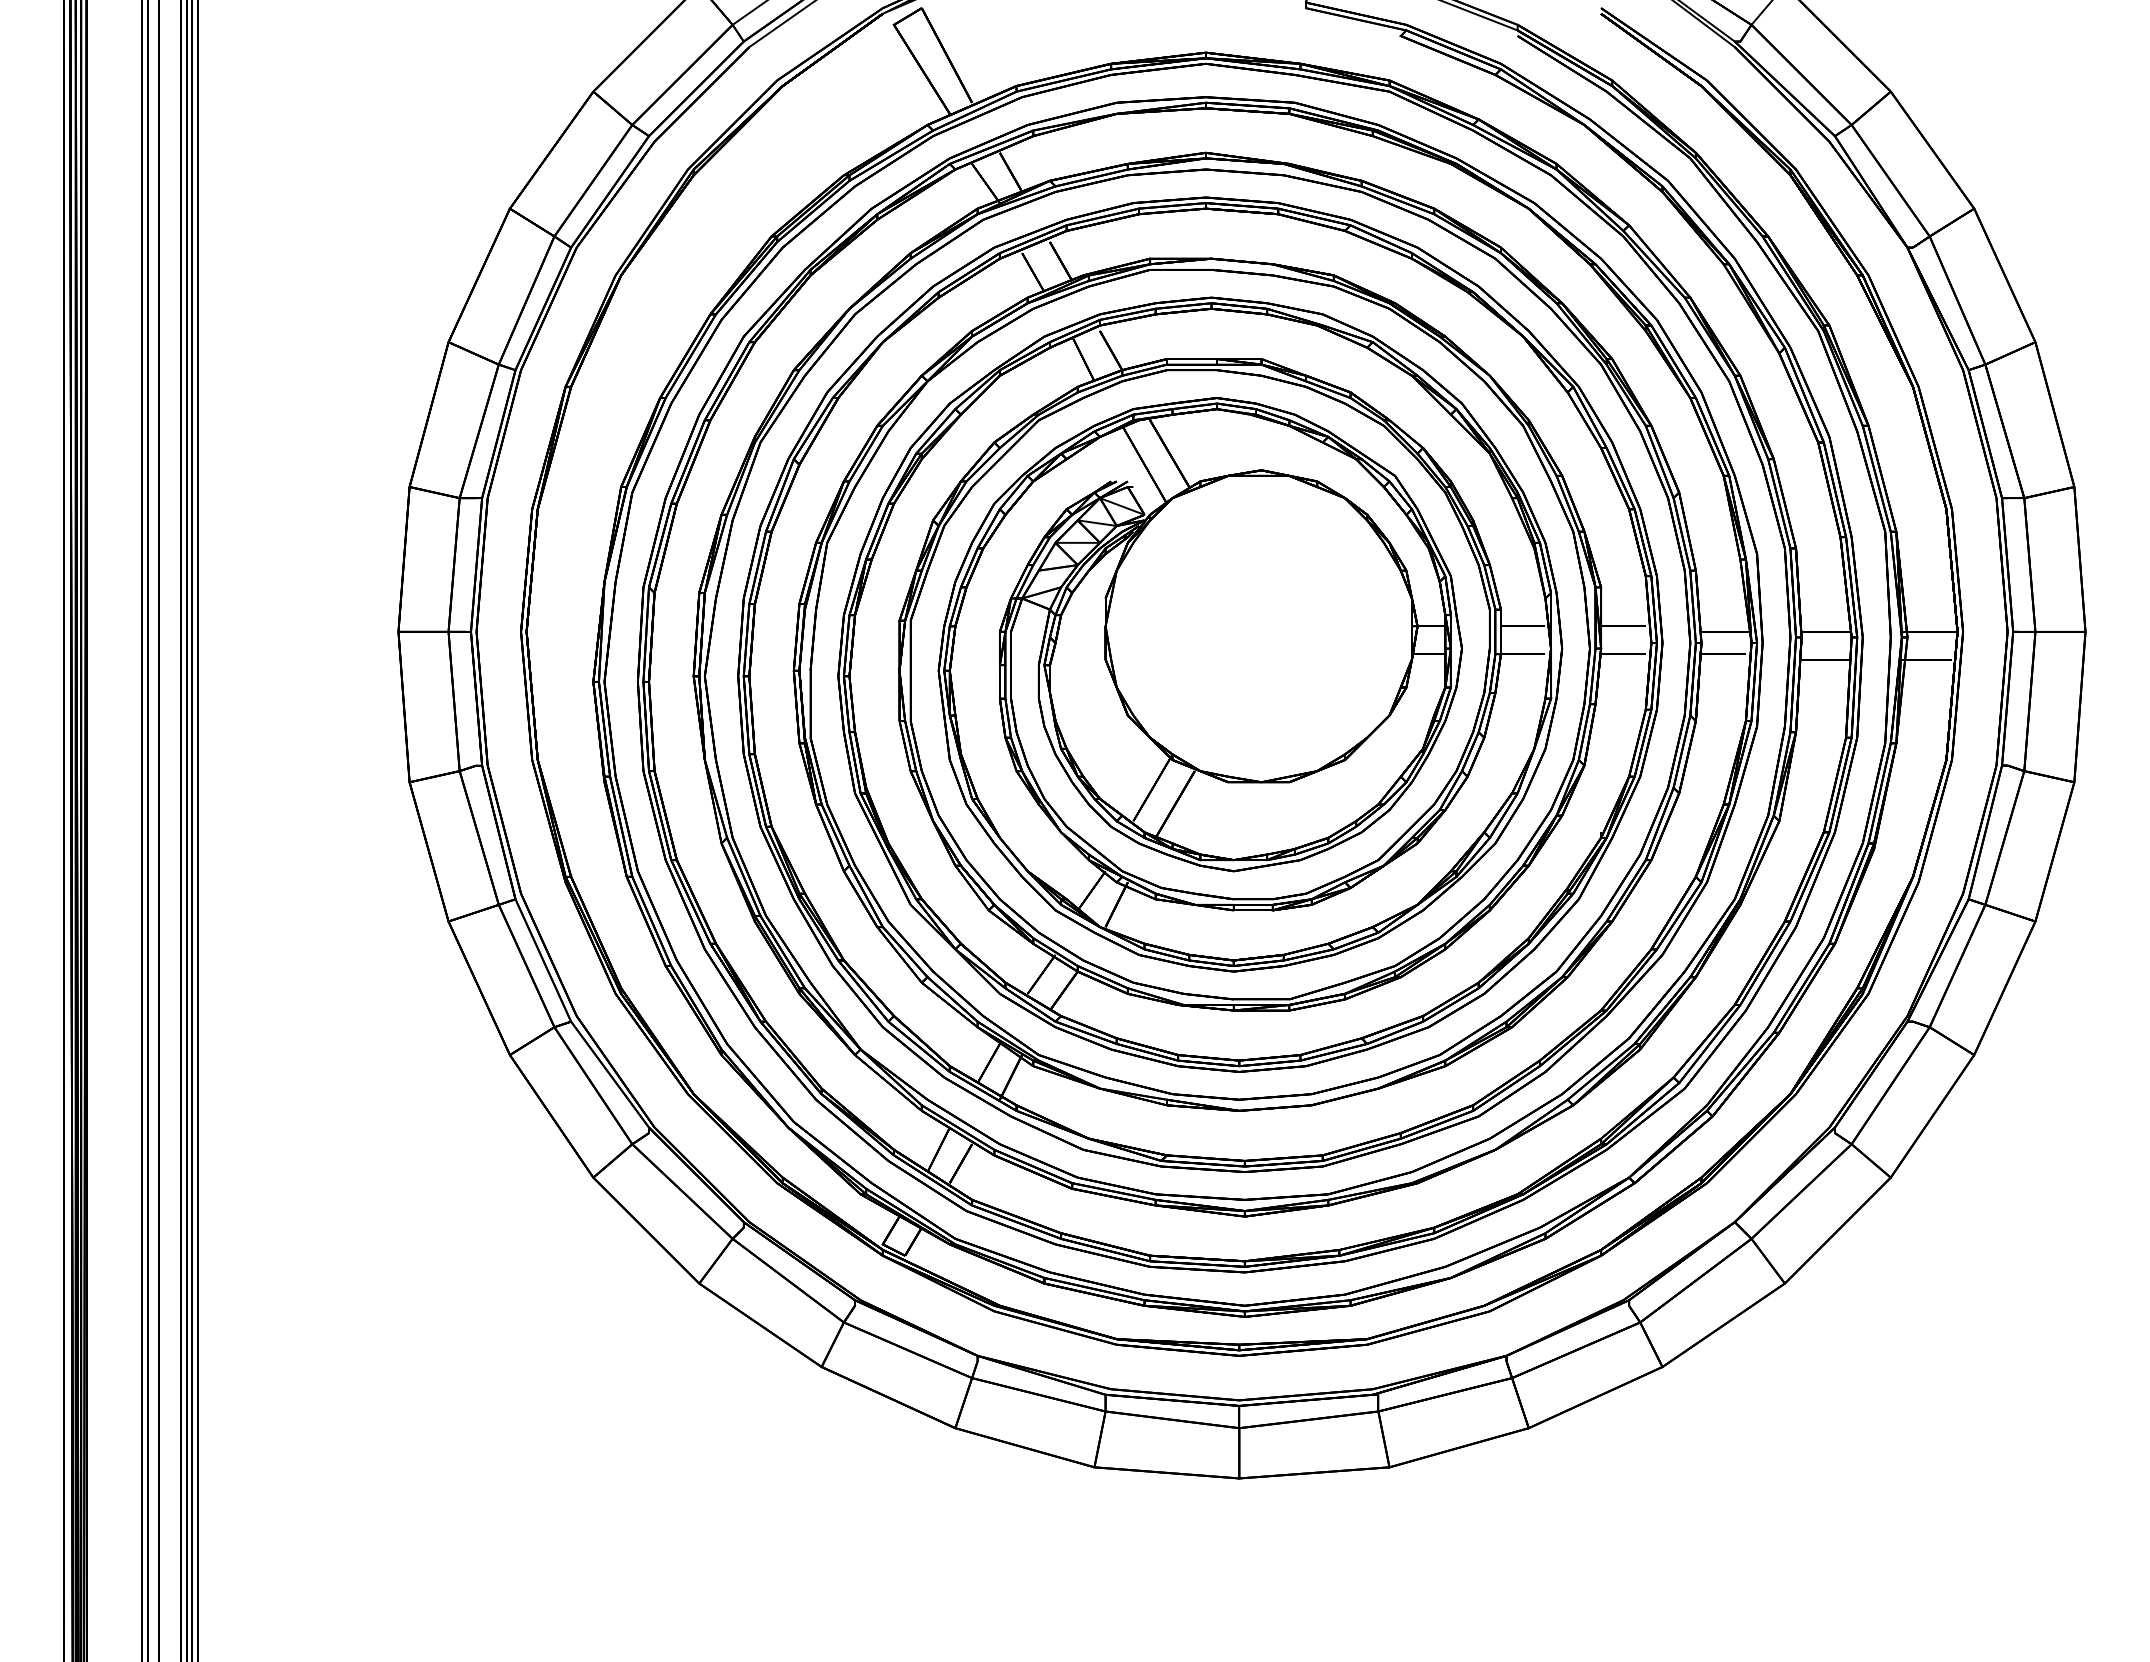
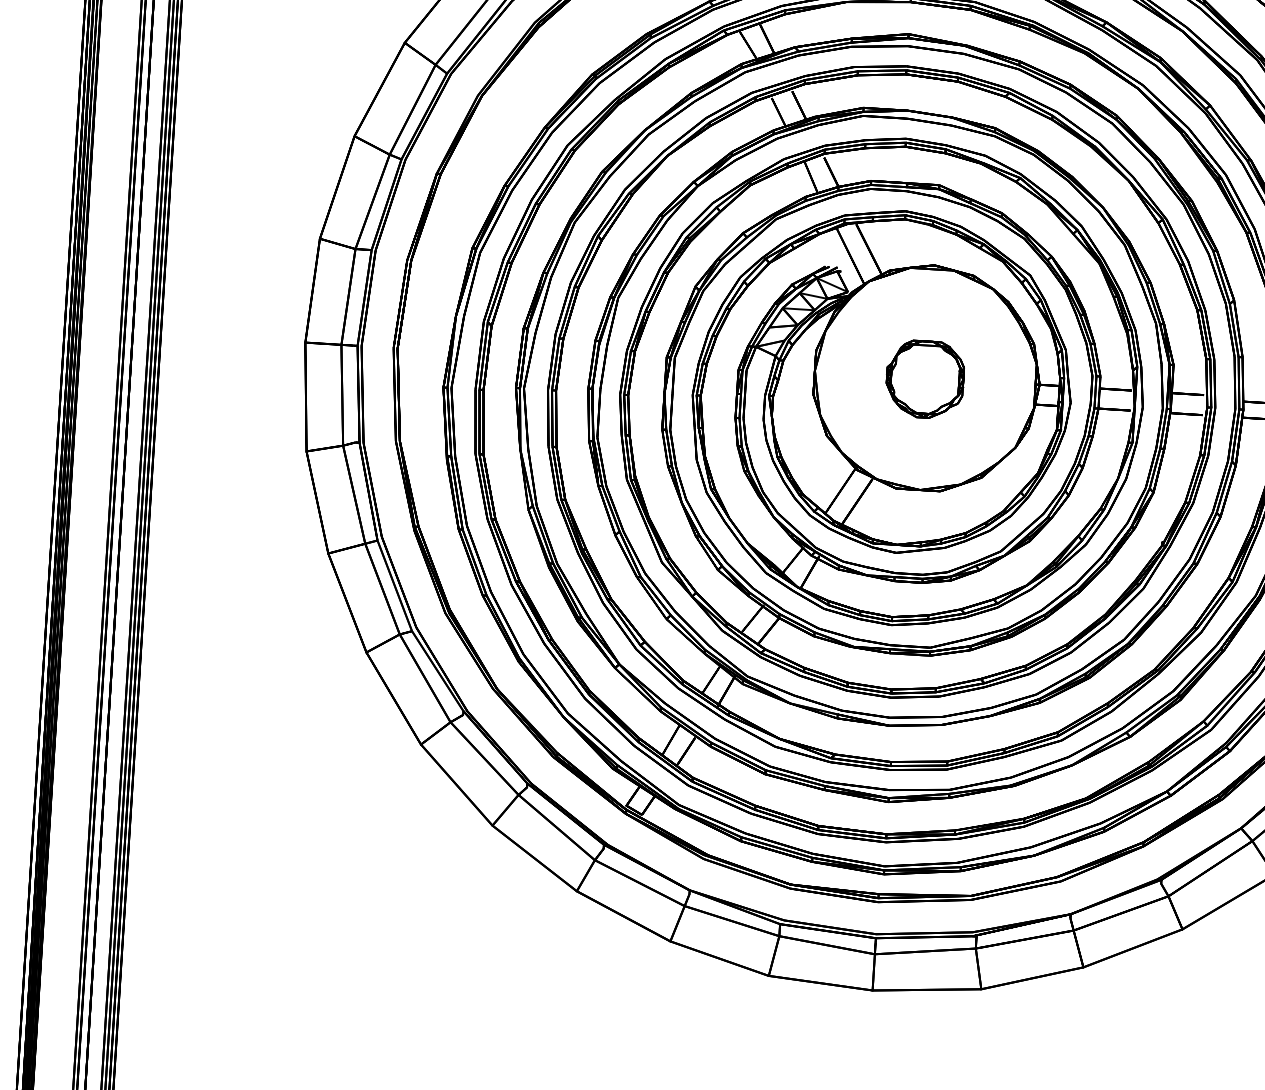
part: (1258, 628) -> (924, 379), added

